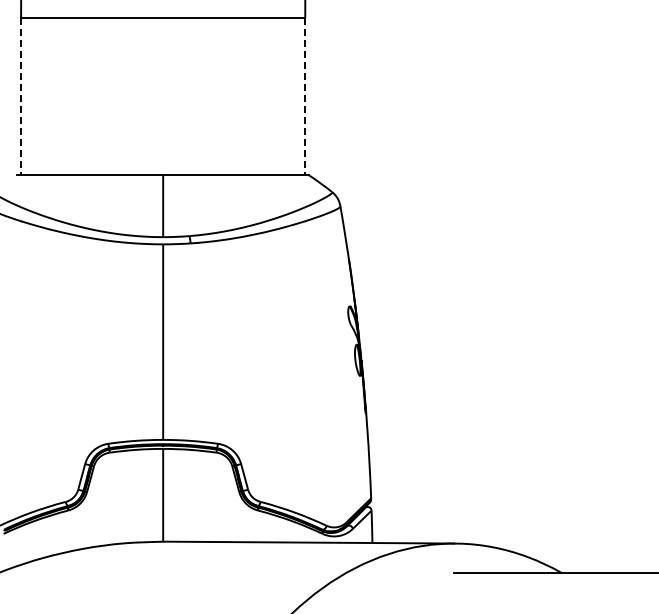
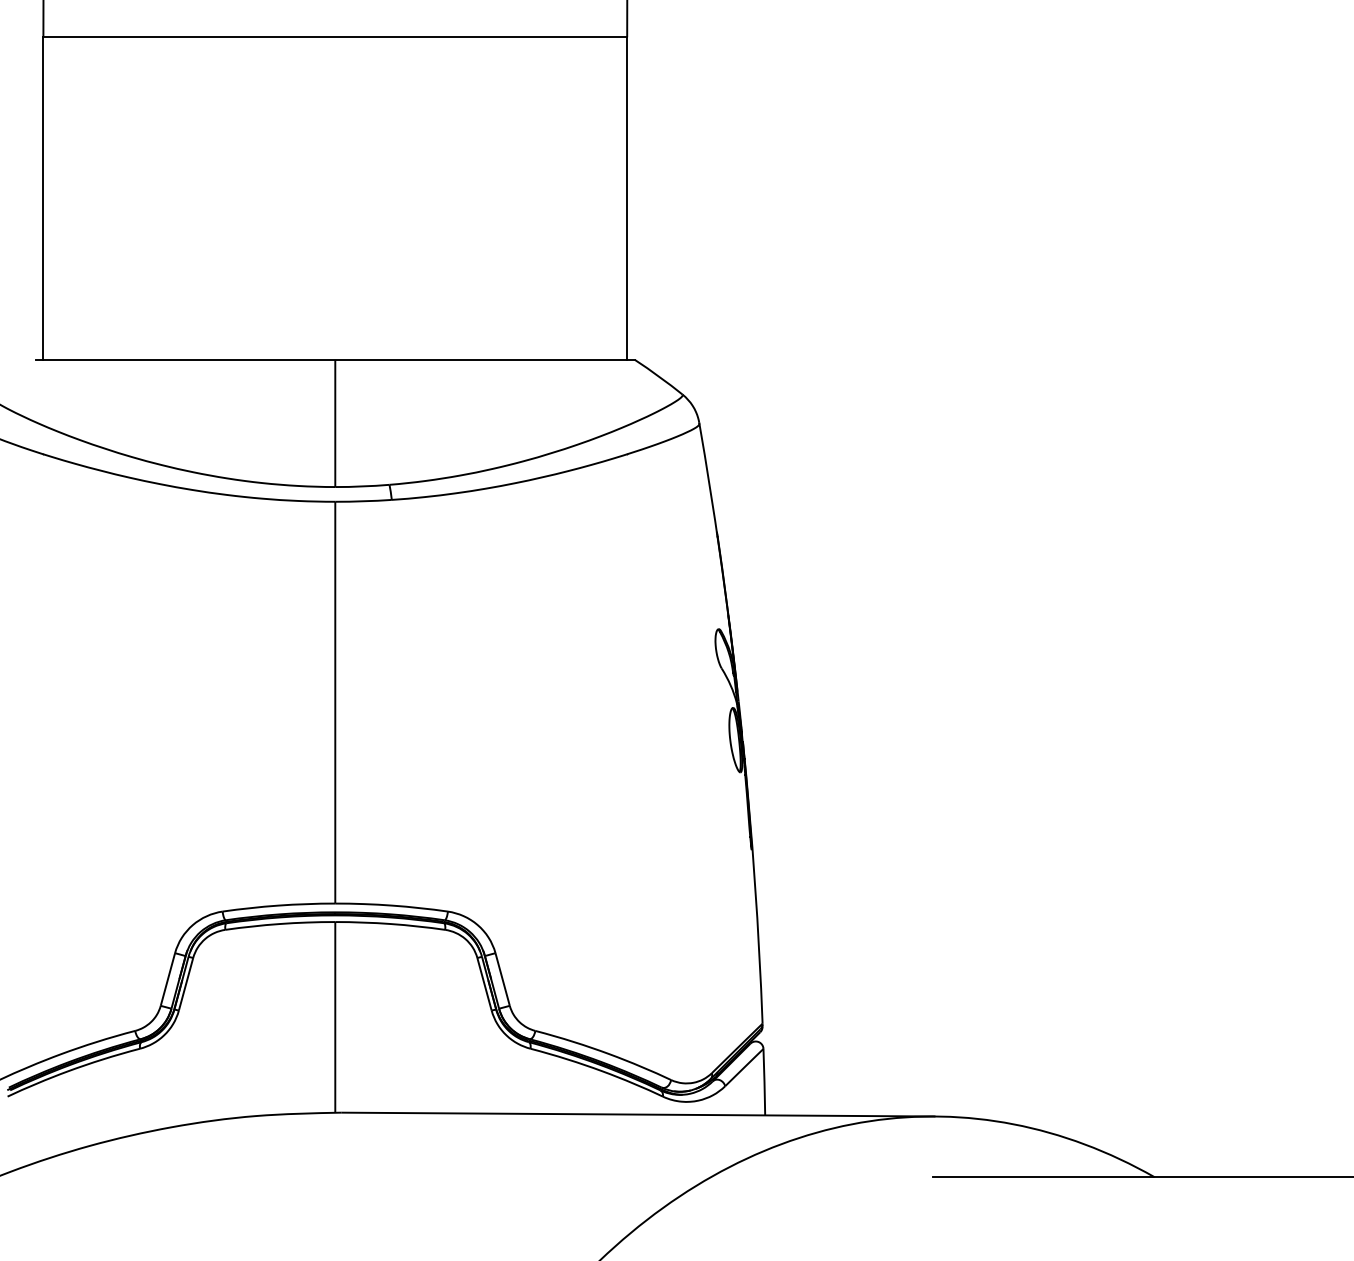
line: (21, 96) -> (44, 198), dashed -> solid
line: (305, 96) -> (627, 198), dashed -> solid

